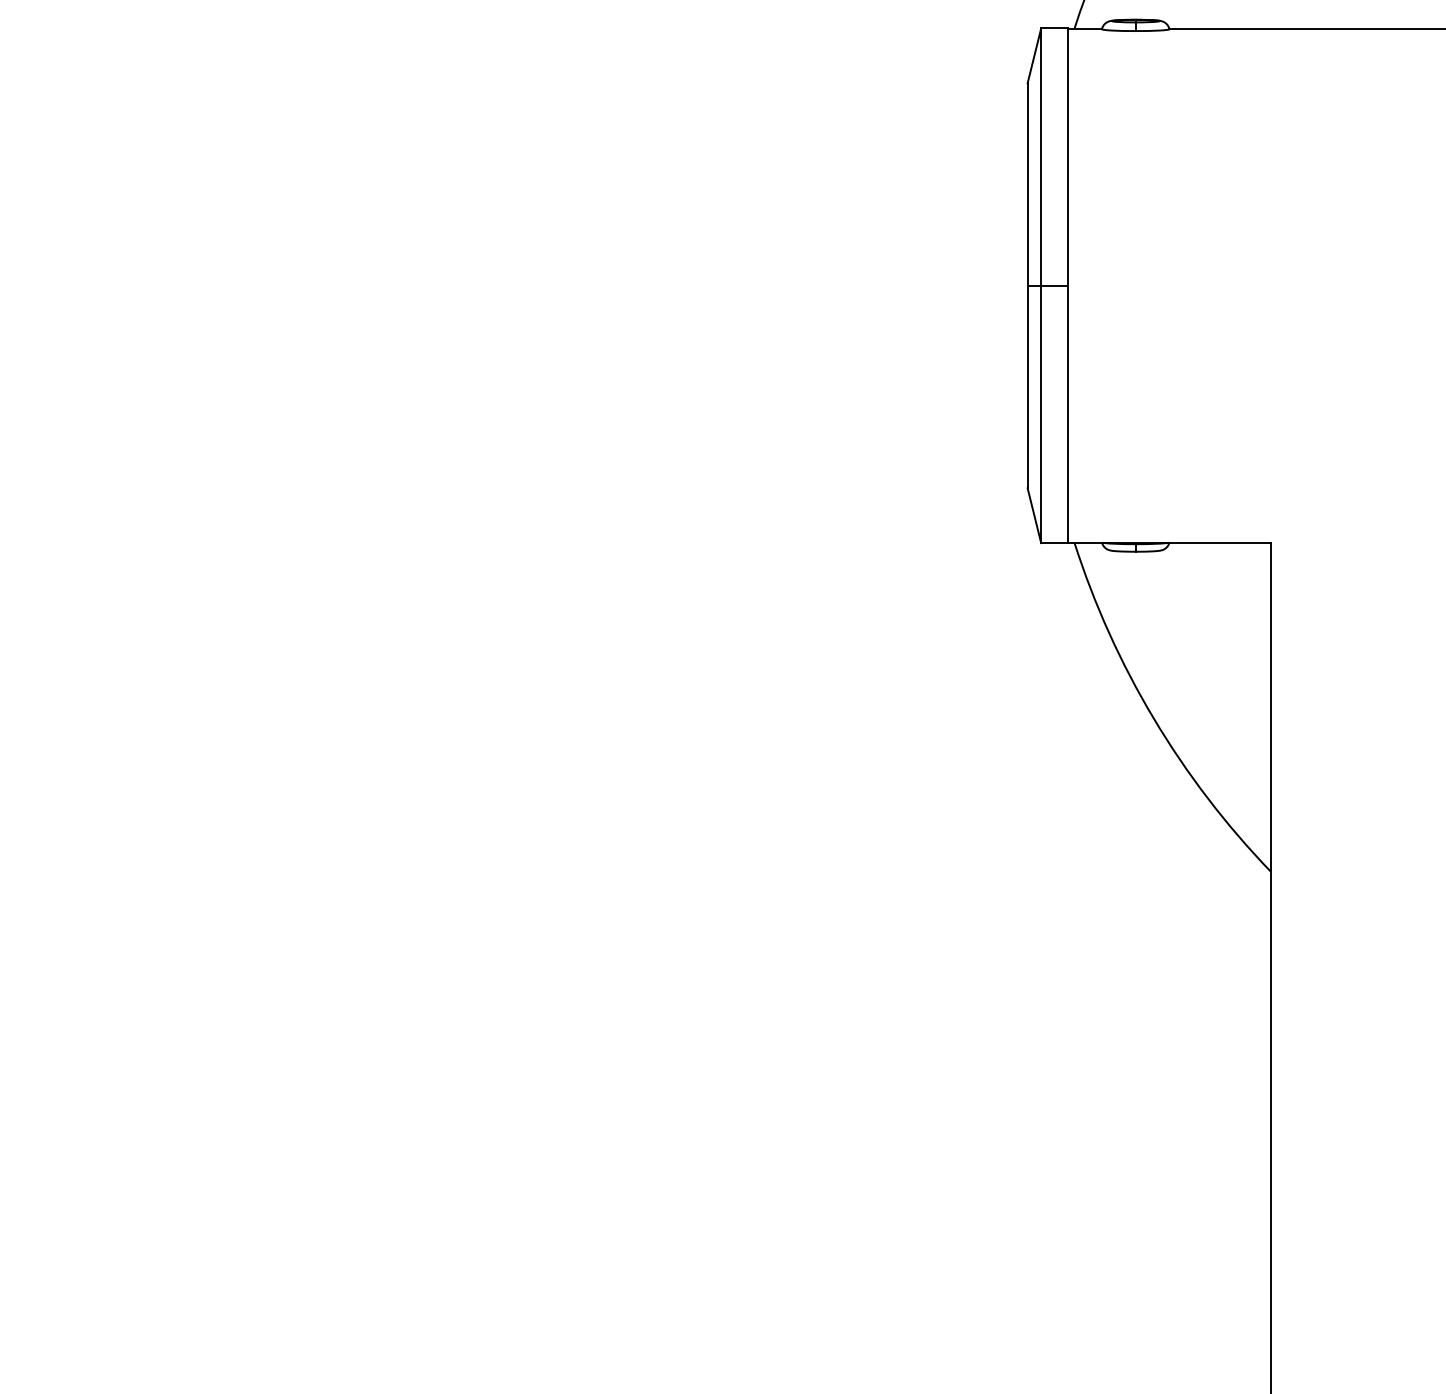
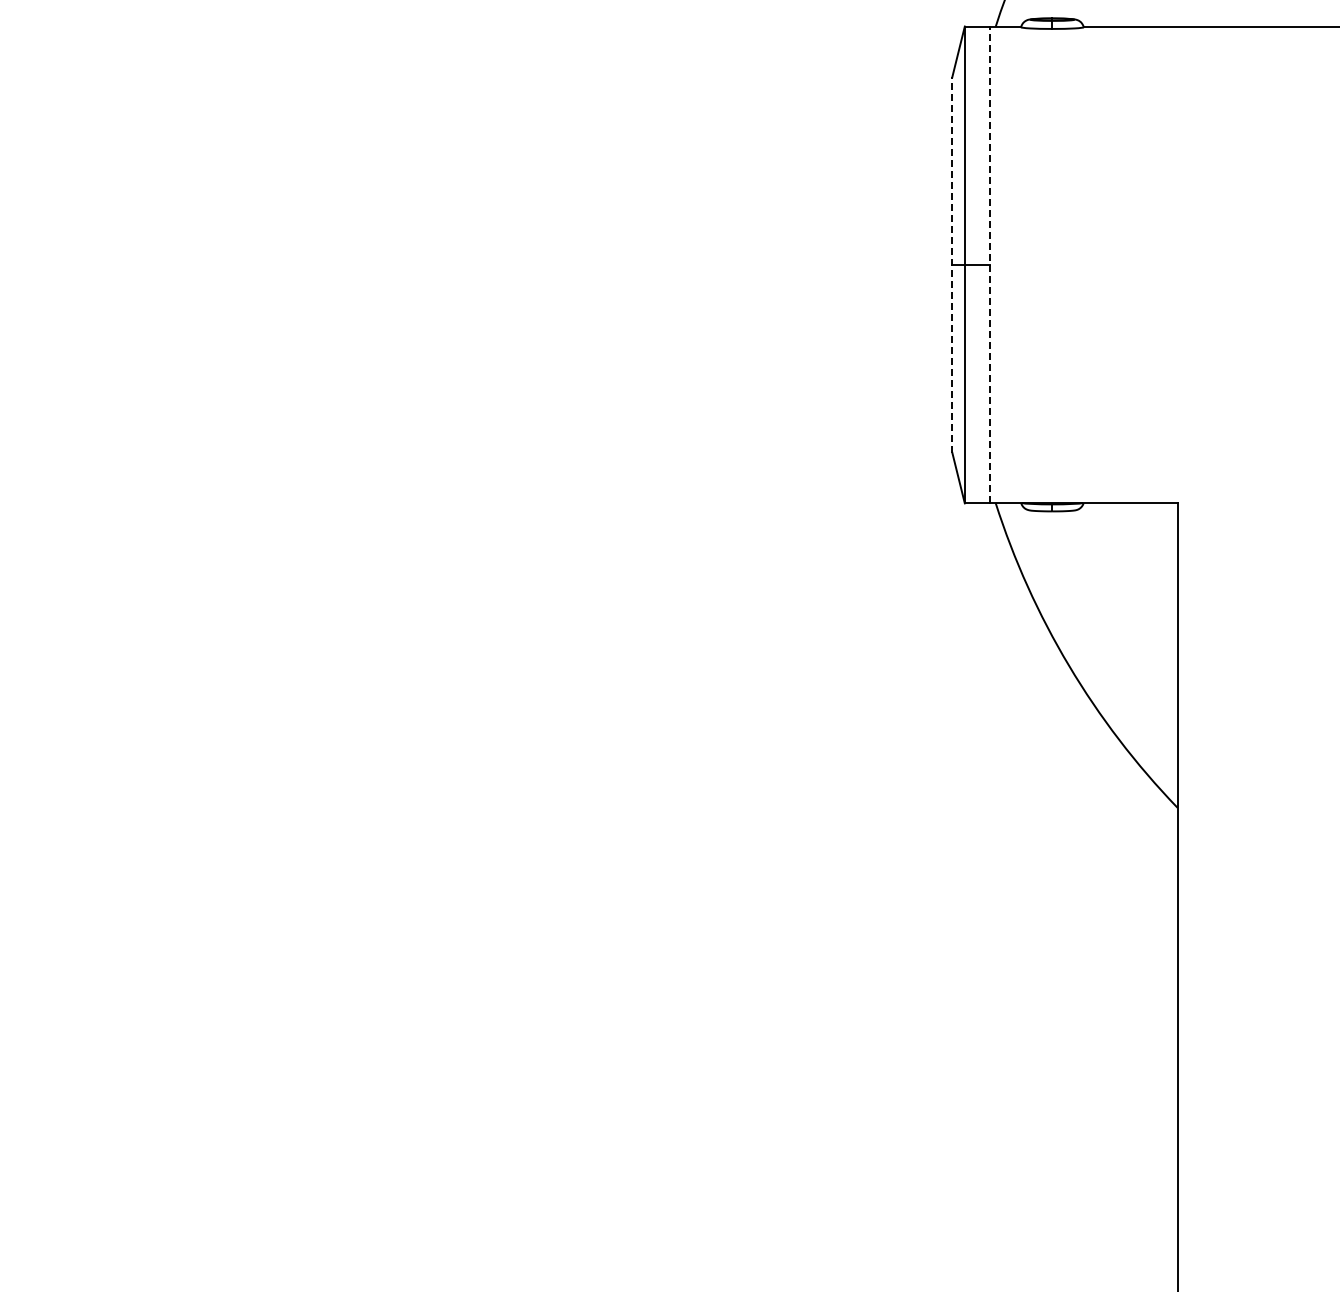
line: (1027, 285) -> (952, 264), solid -> dashed
line: (1067, 285) -> (989, 264), solid -> dashed

